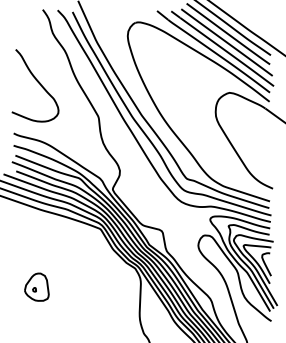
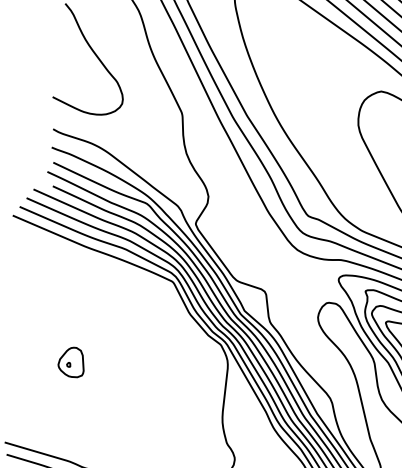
part: (36, 286) -> (70, 361), size x0.71

